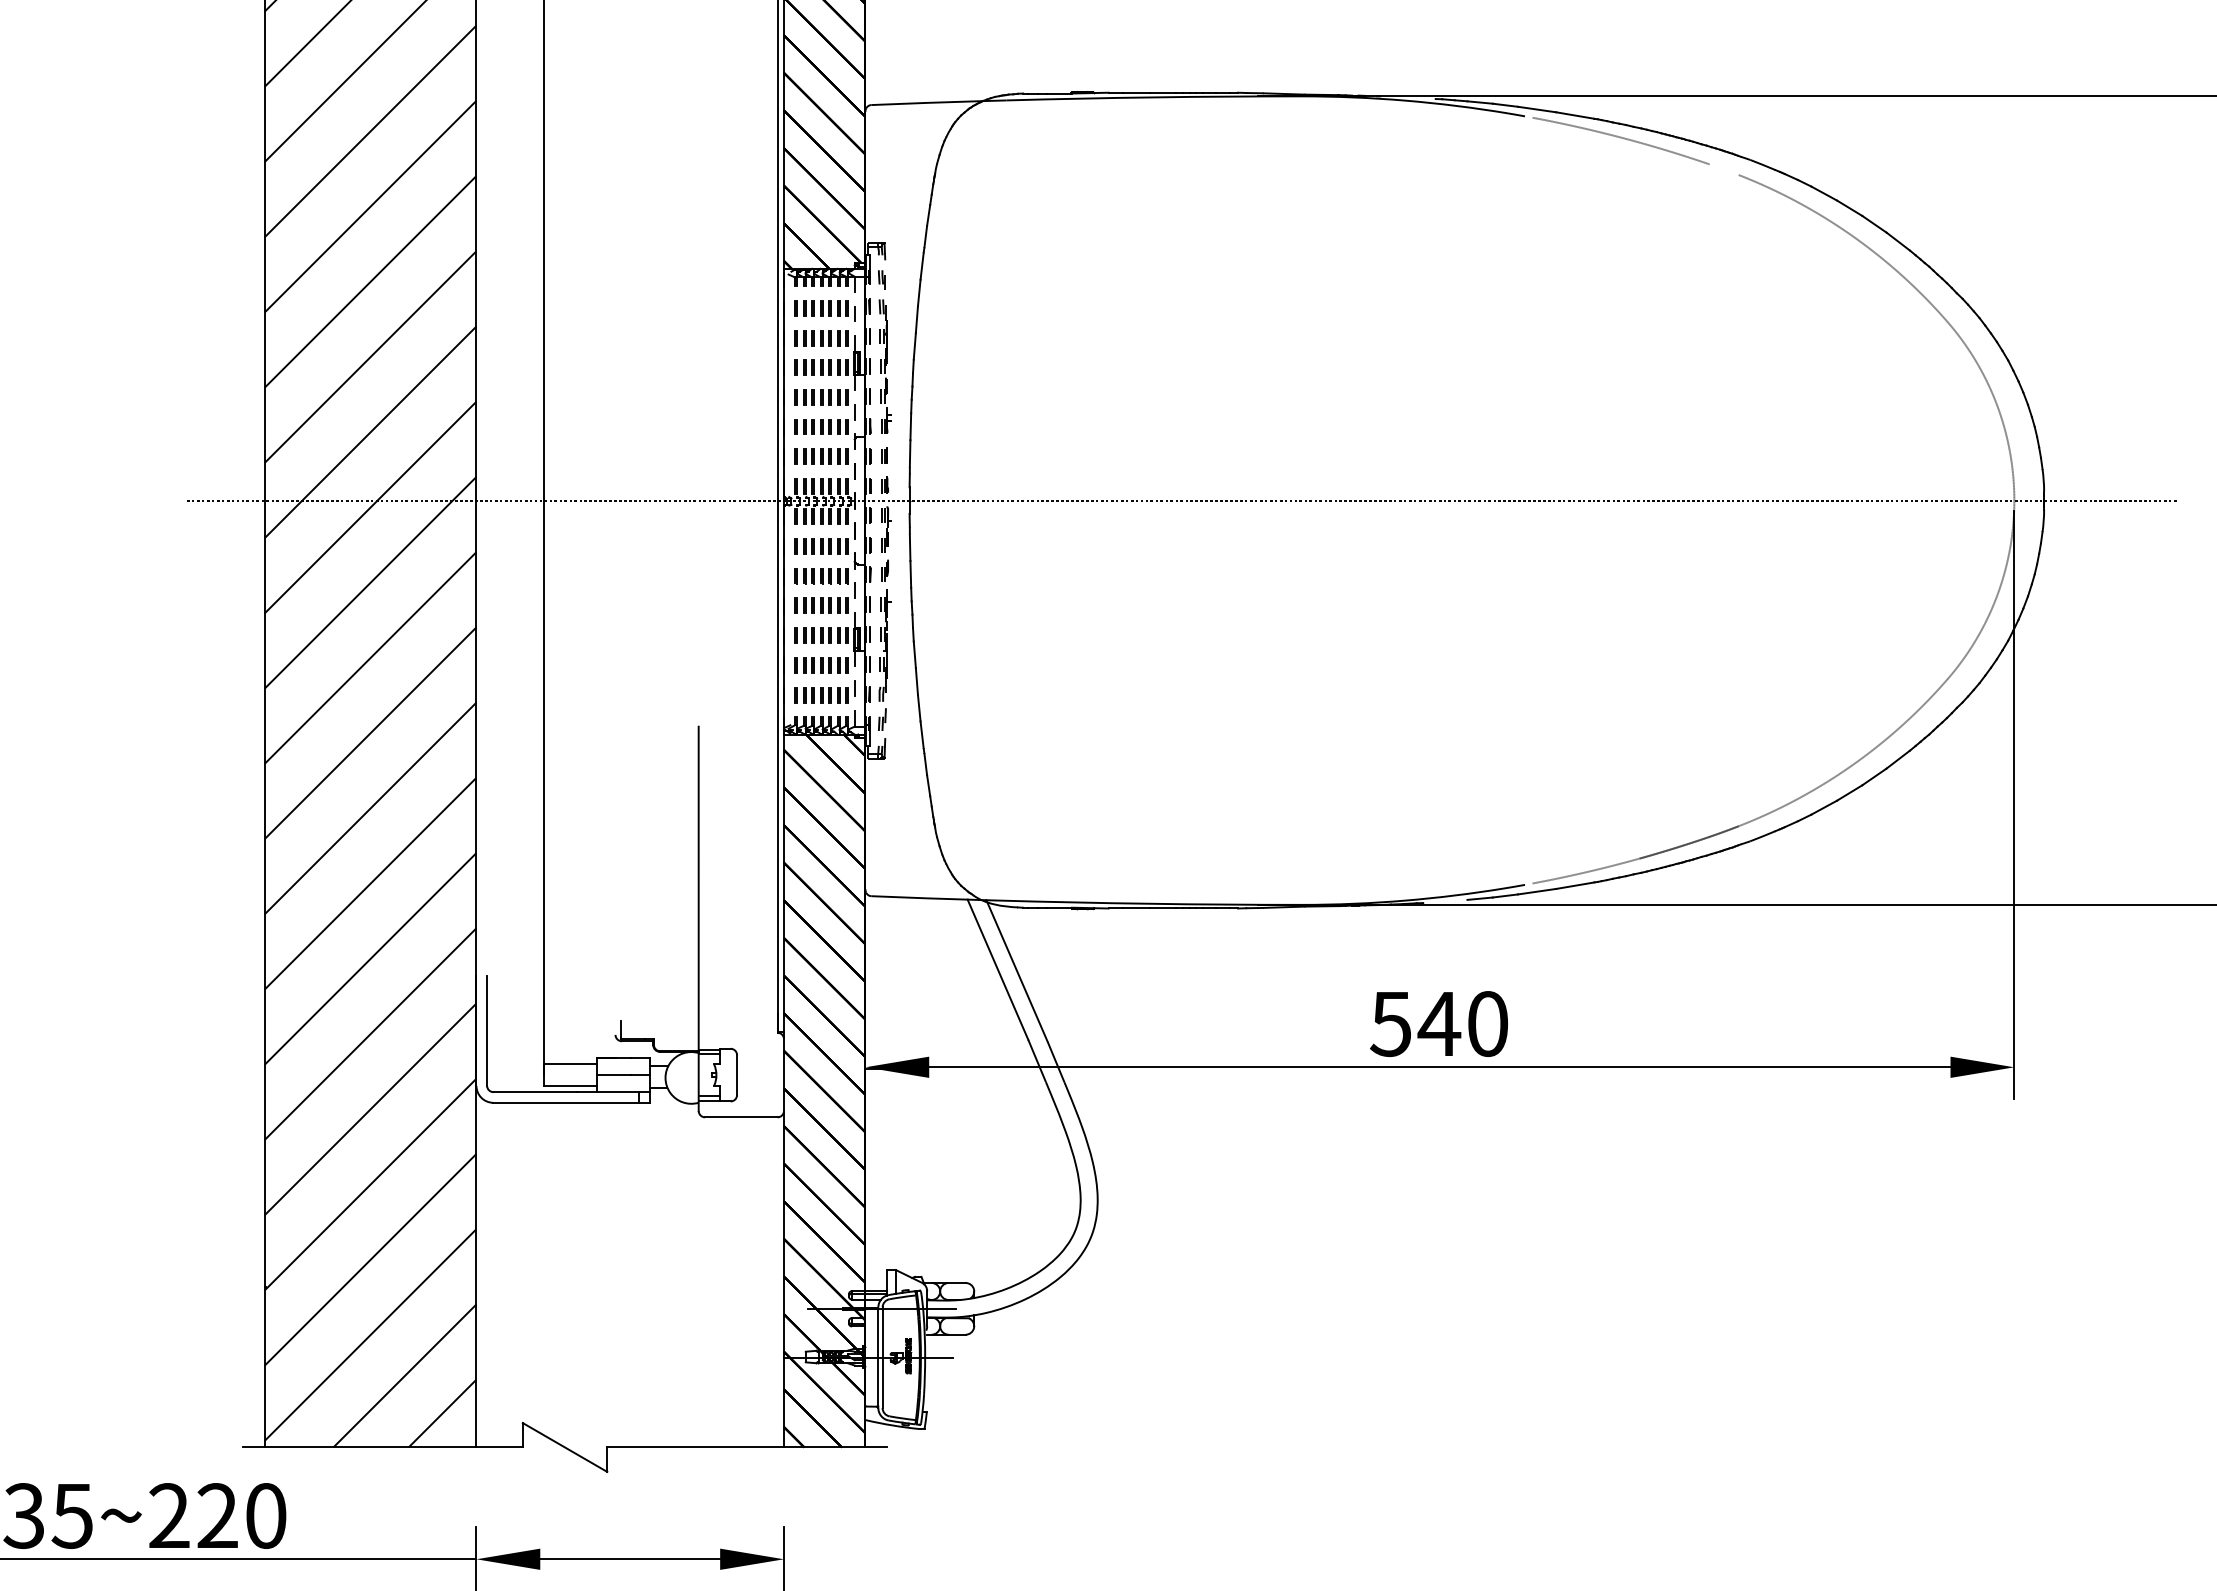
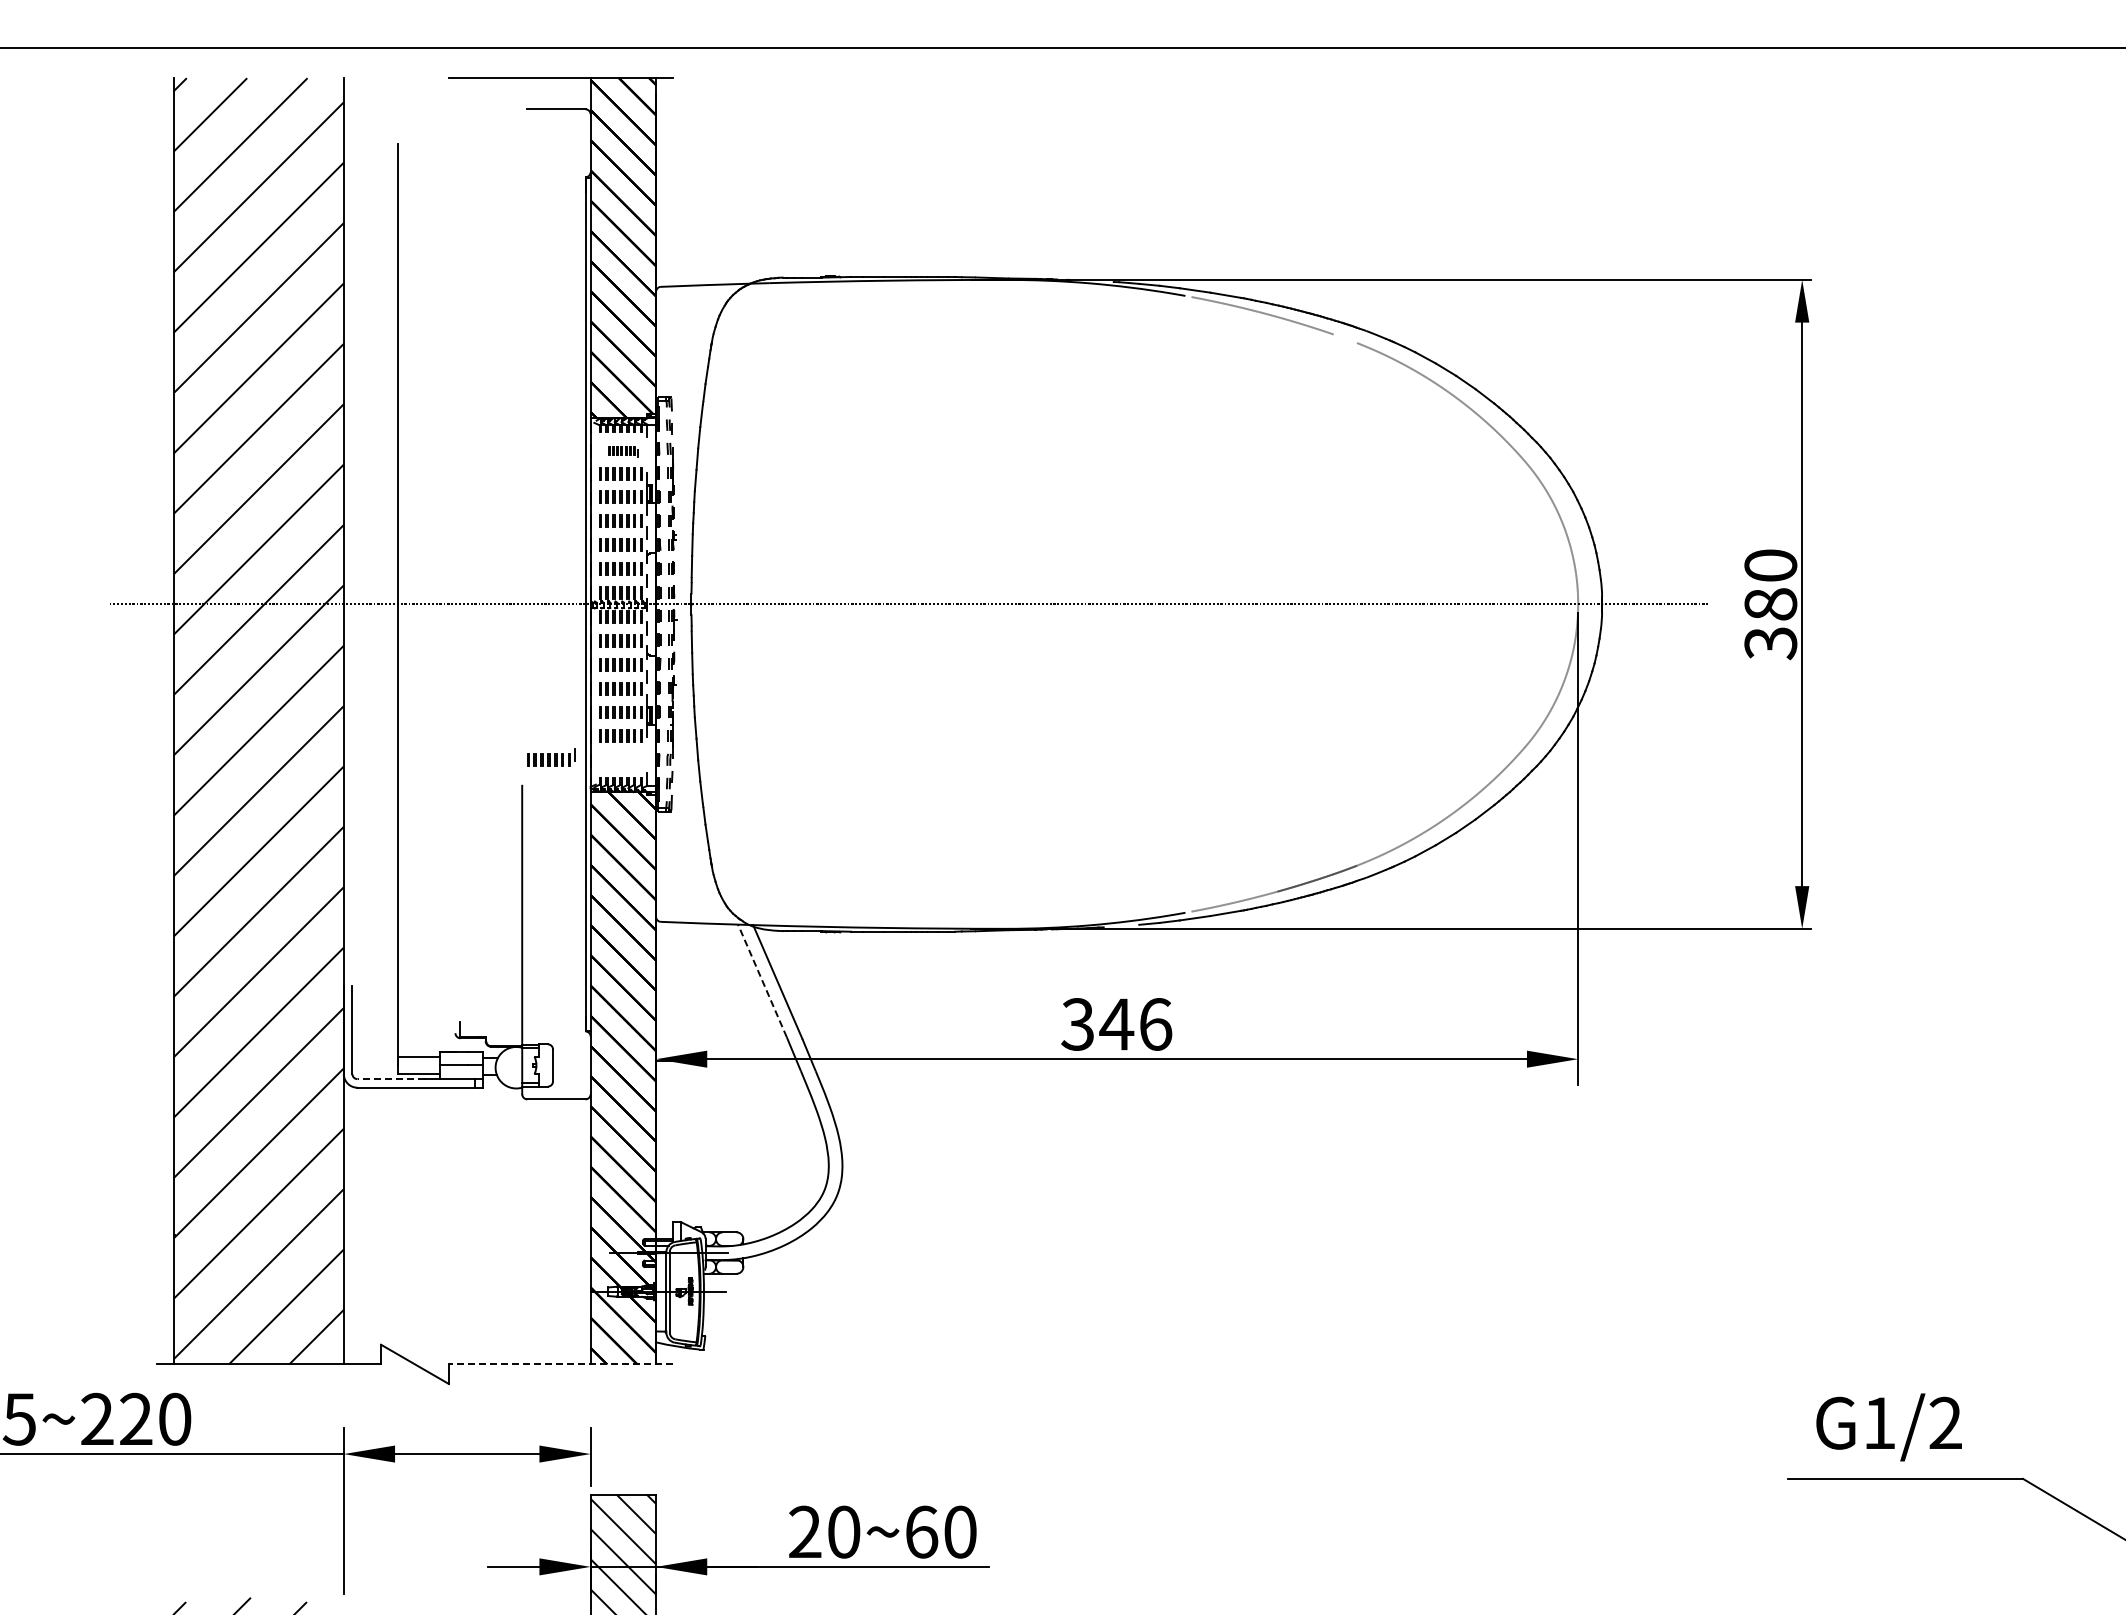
part: (824, 311) -> (623, 452), size x0.6
part: (824, 691) -> (551, 757), moved
line: (998, 969) -> (762, 980), solid -> dashed
text: (1439, 1024) -> (1116, 1024), 540 -> 346
line: (535, 1092) -> (391, 1079), solid -> dashed
line: (746, 1447) -> (560, 1364), solid -> dashed

